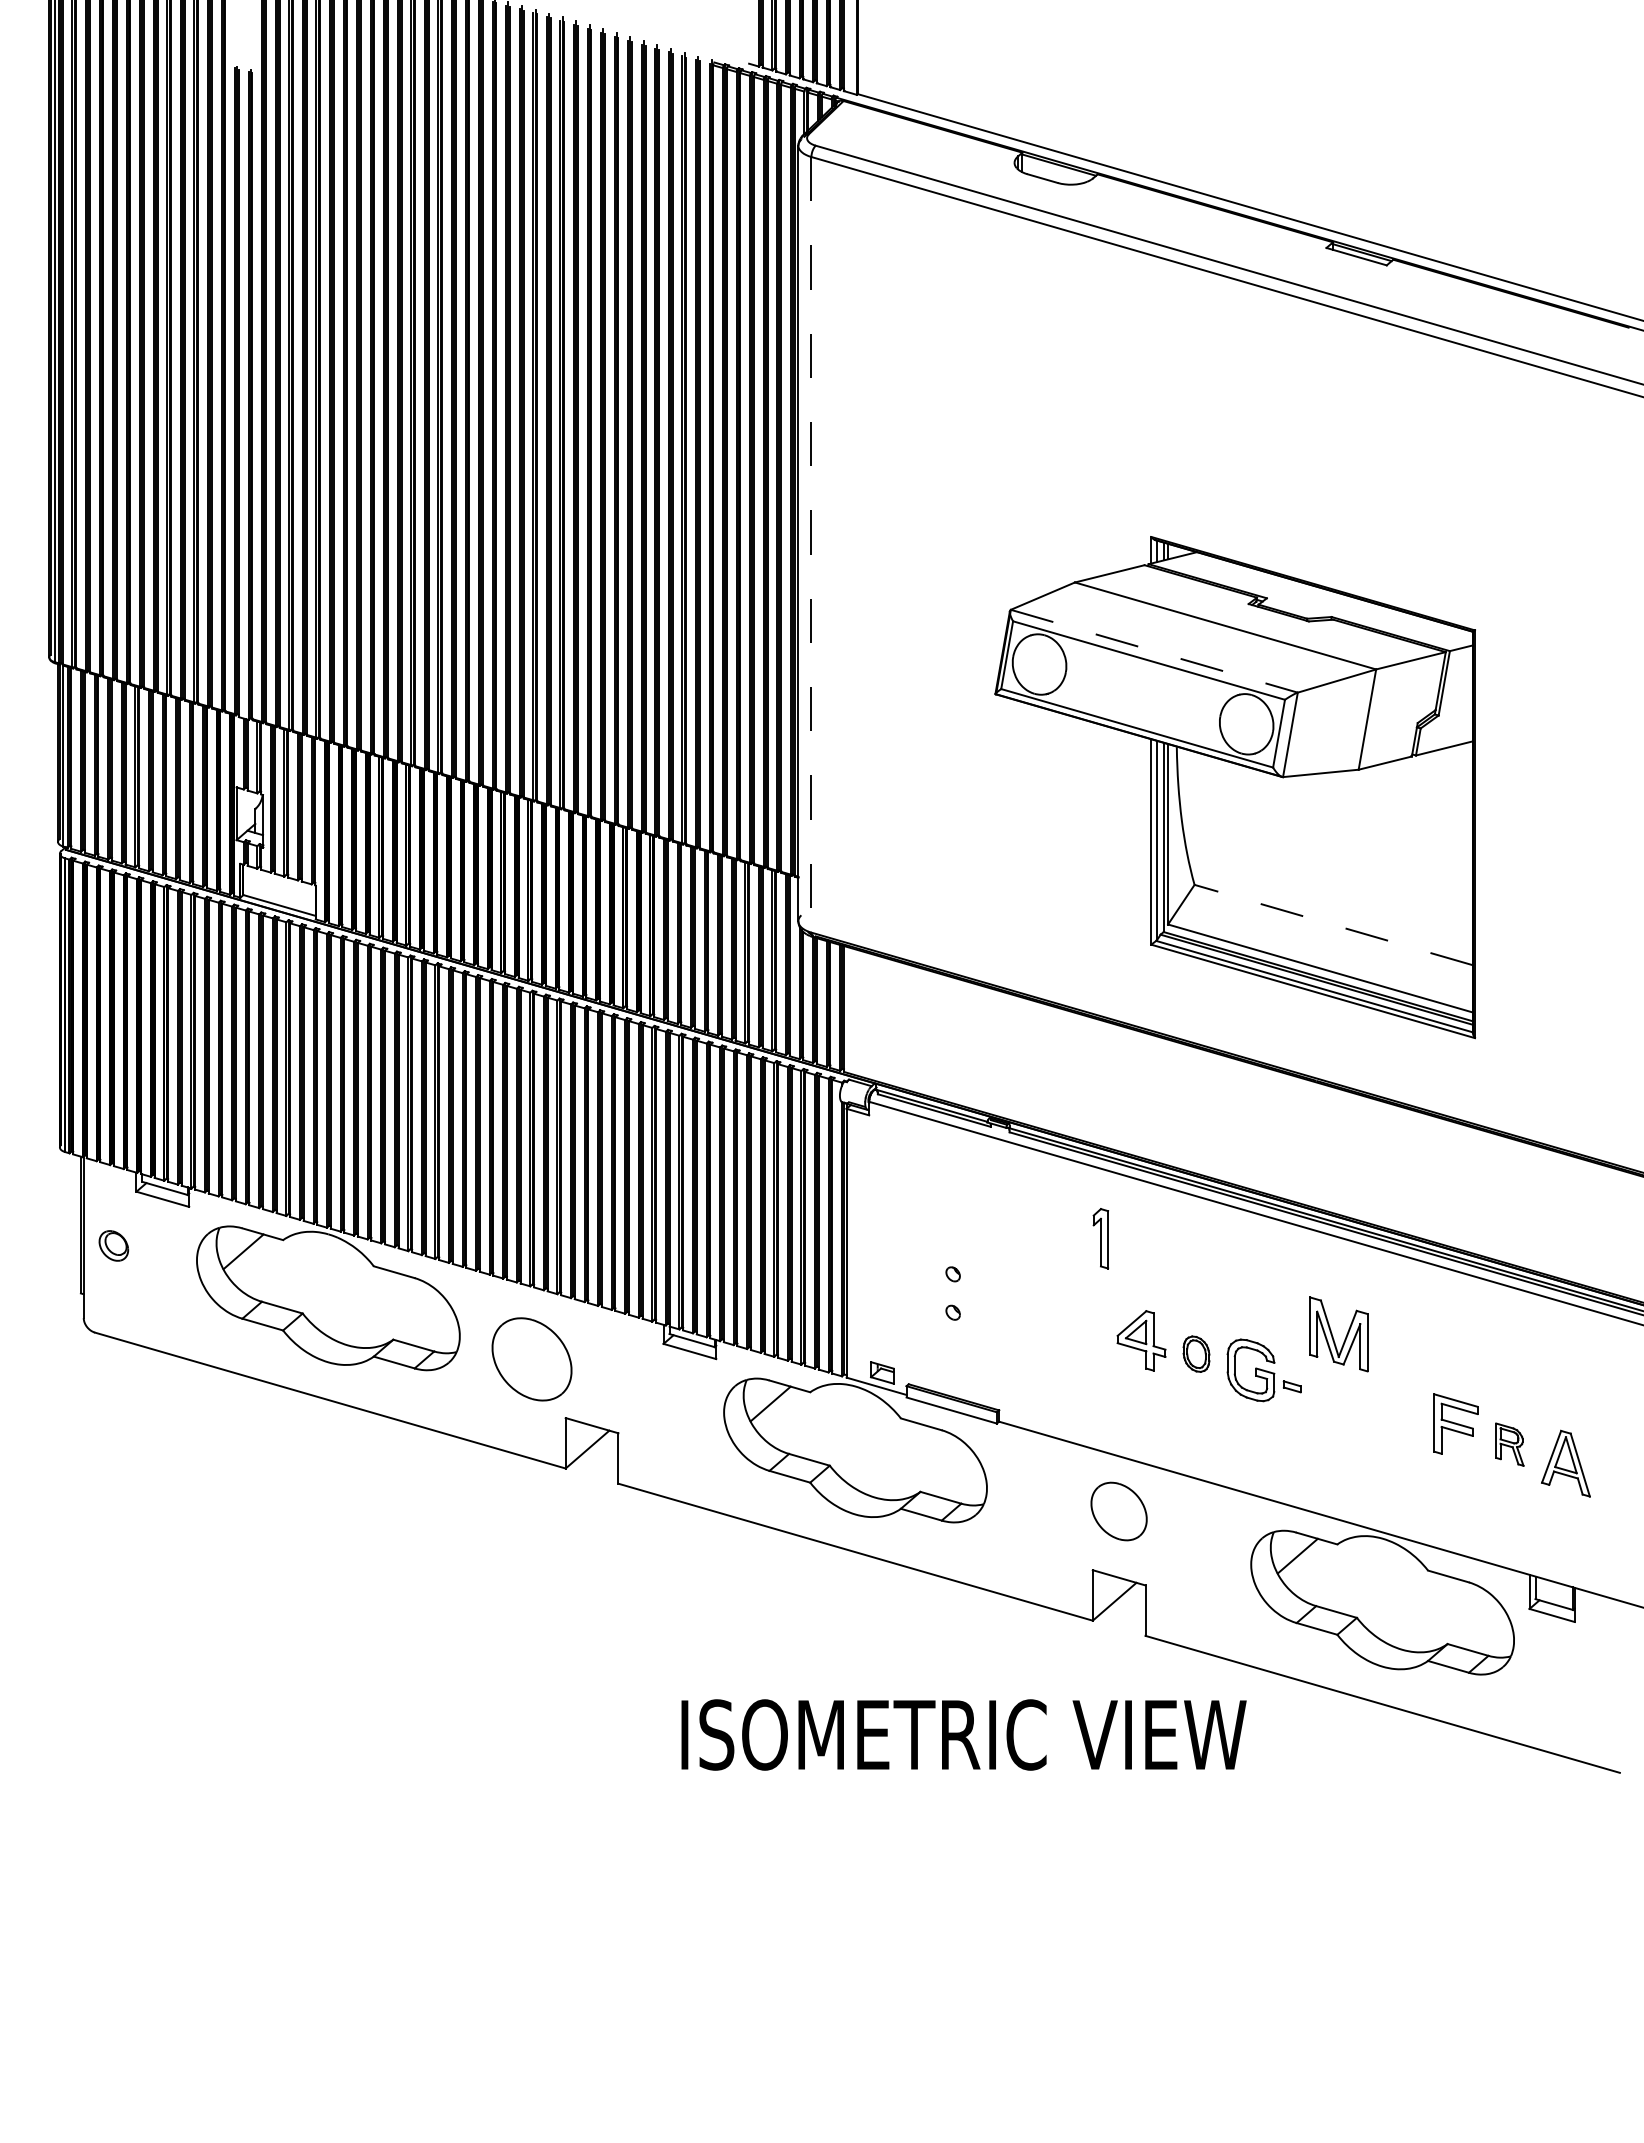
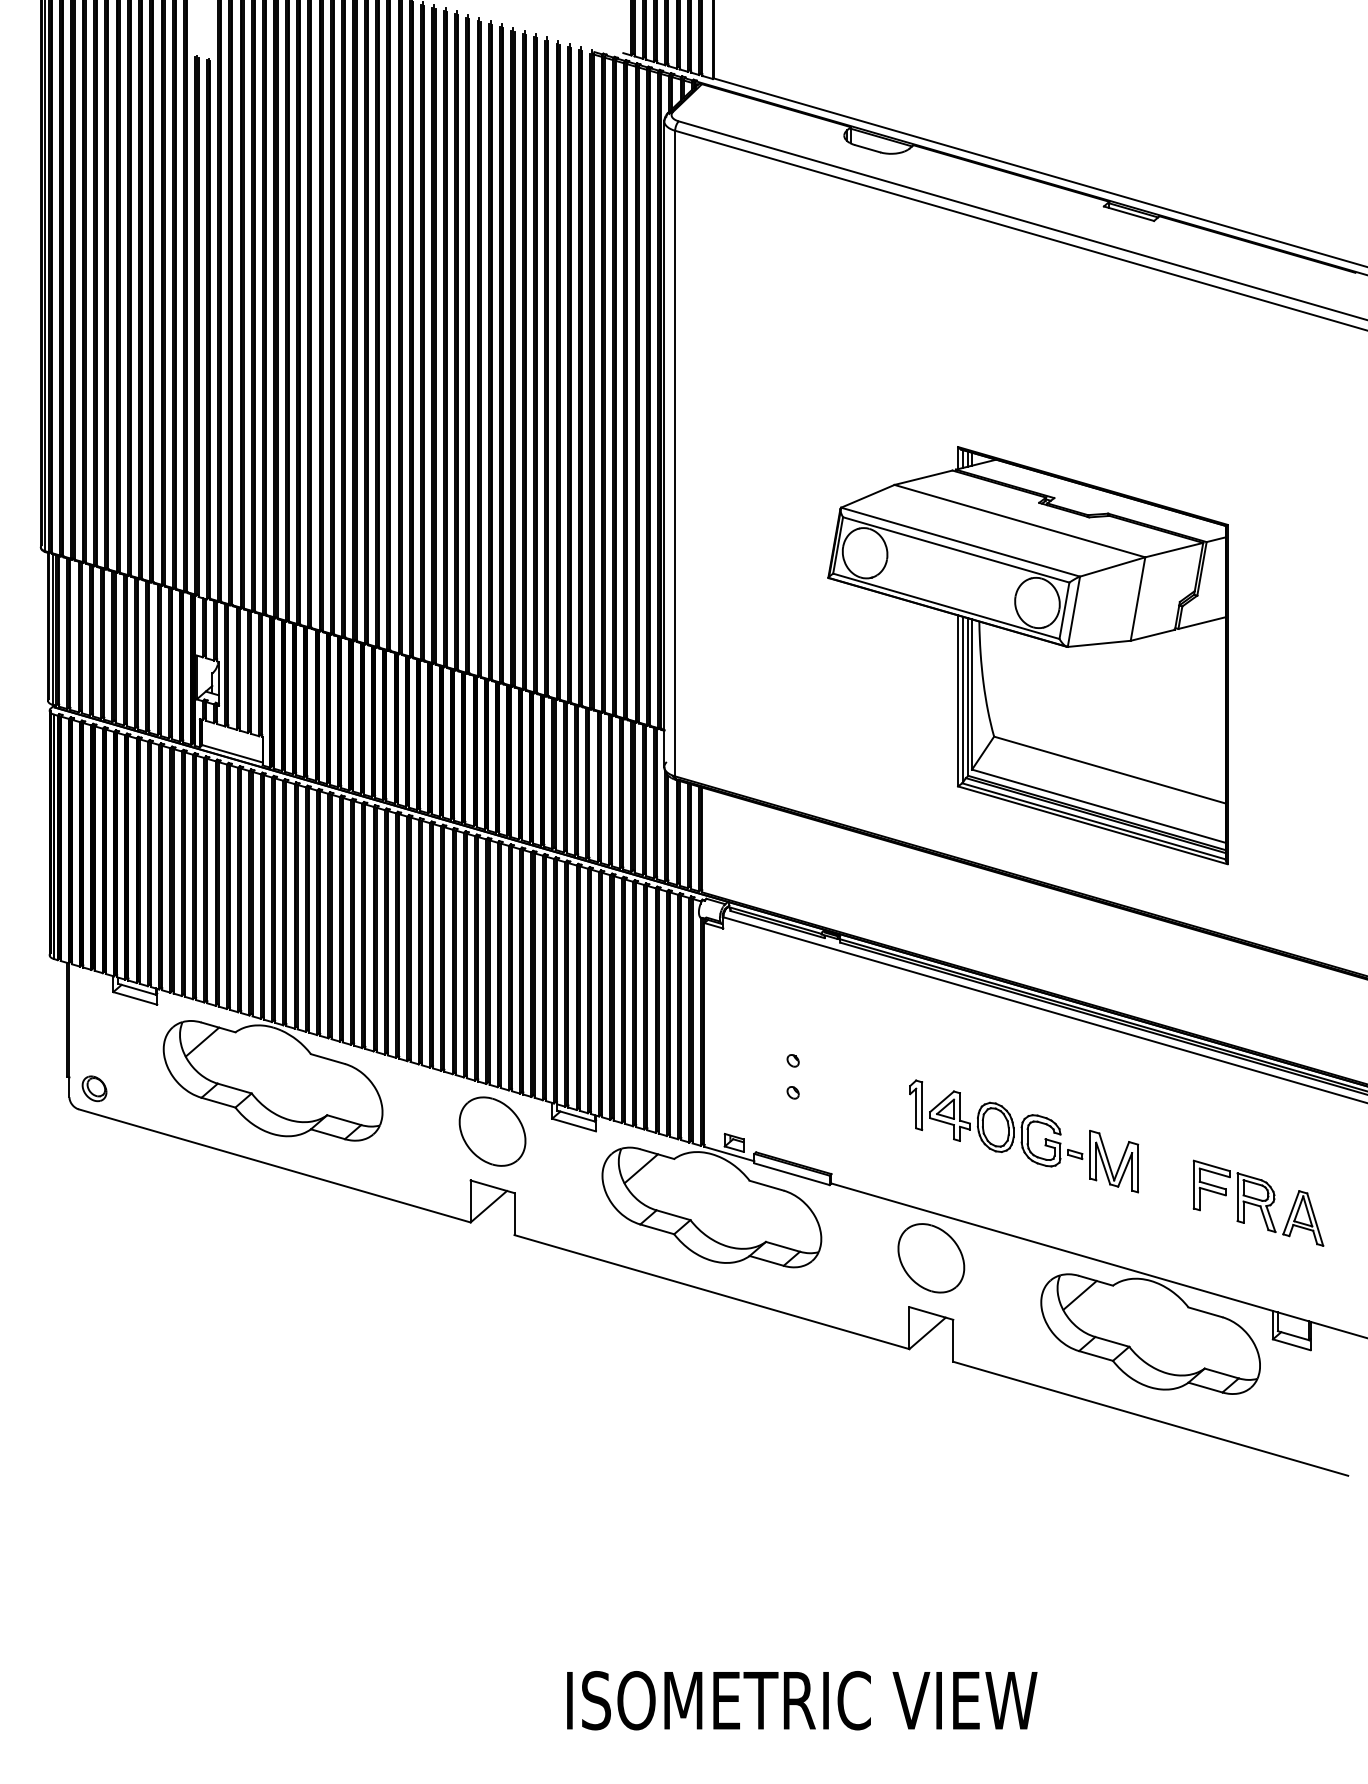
line: (811, 544) -> (675, 453), dashed -> solid
line: (1154, 651) -> (960, 542), dashed -> solid
line: (1333, 925) -> (1109, 770), dashed -> solid
part: (1100, 1238) -> (915, 1105), moved
part: (113, 1245) -> (94, 1088), moved
part: (1338, 1334) -> (1113, 1161), moved
part: (1196, 1353) -> (995, 1126), size x1.67
part: (531, 1359) -> (492, 1131), moved
part: (1509, 1444) -> (1256, 1202), size x1.67
part: (1118, 1511) -> (930, 1258), size x1.43
text: (963, 1734) -> (801, 1700), moved

